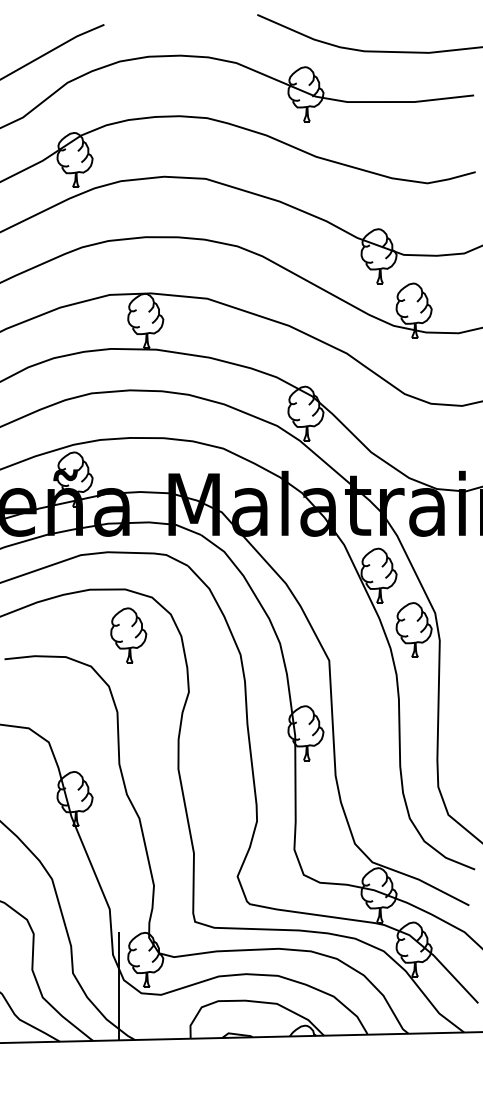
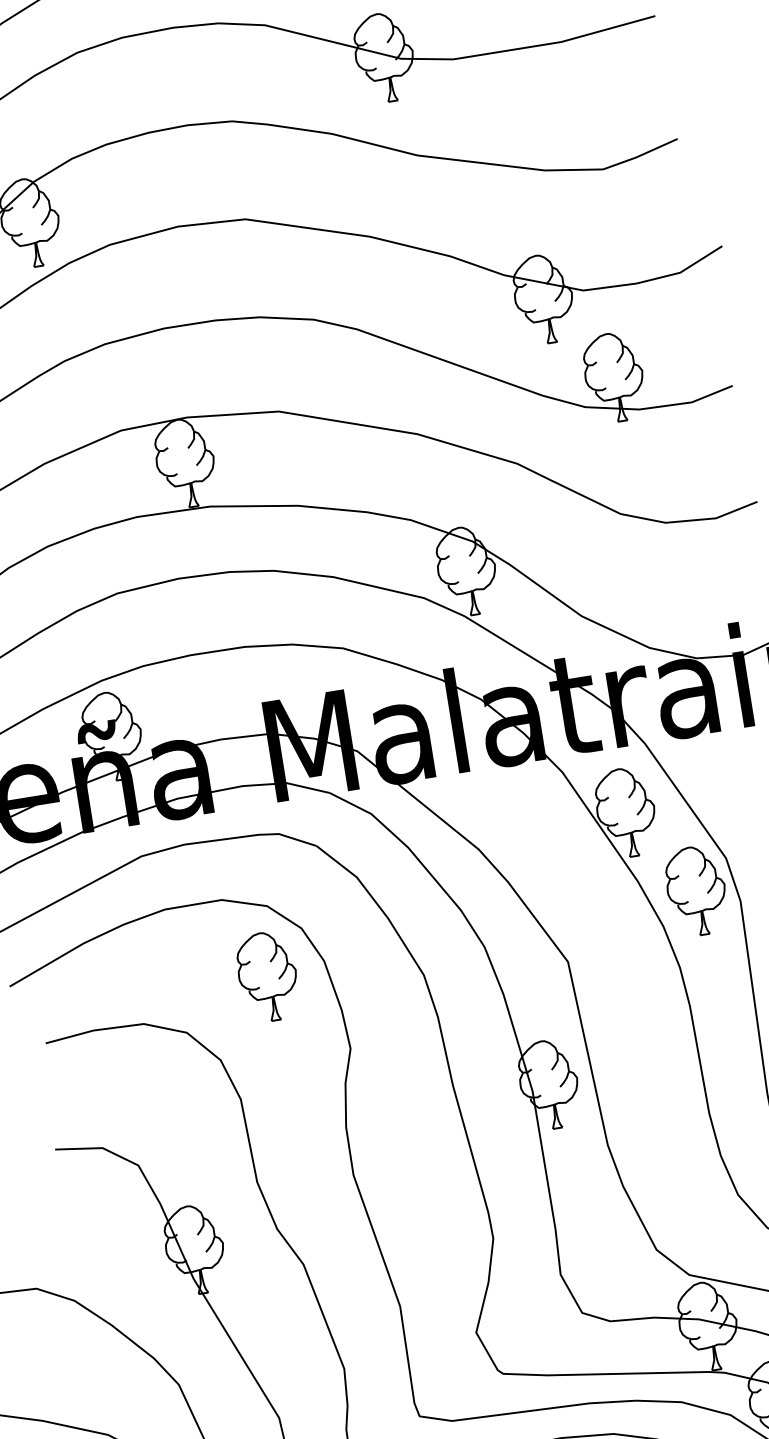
part: (128, 635) -> (267, 976), moved

